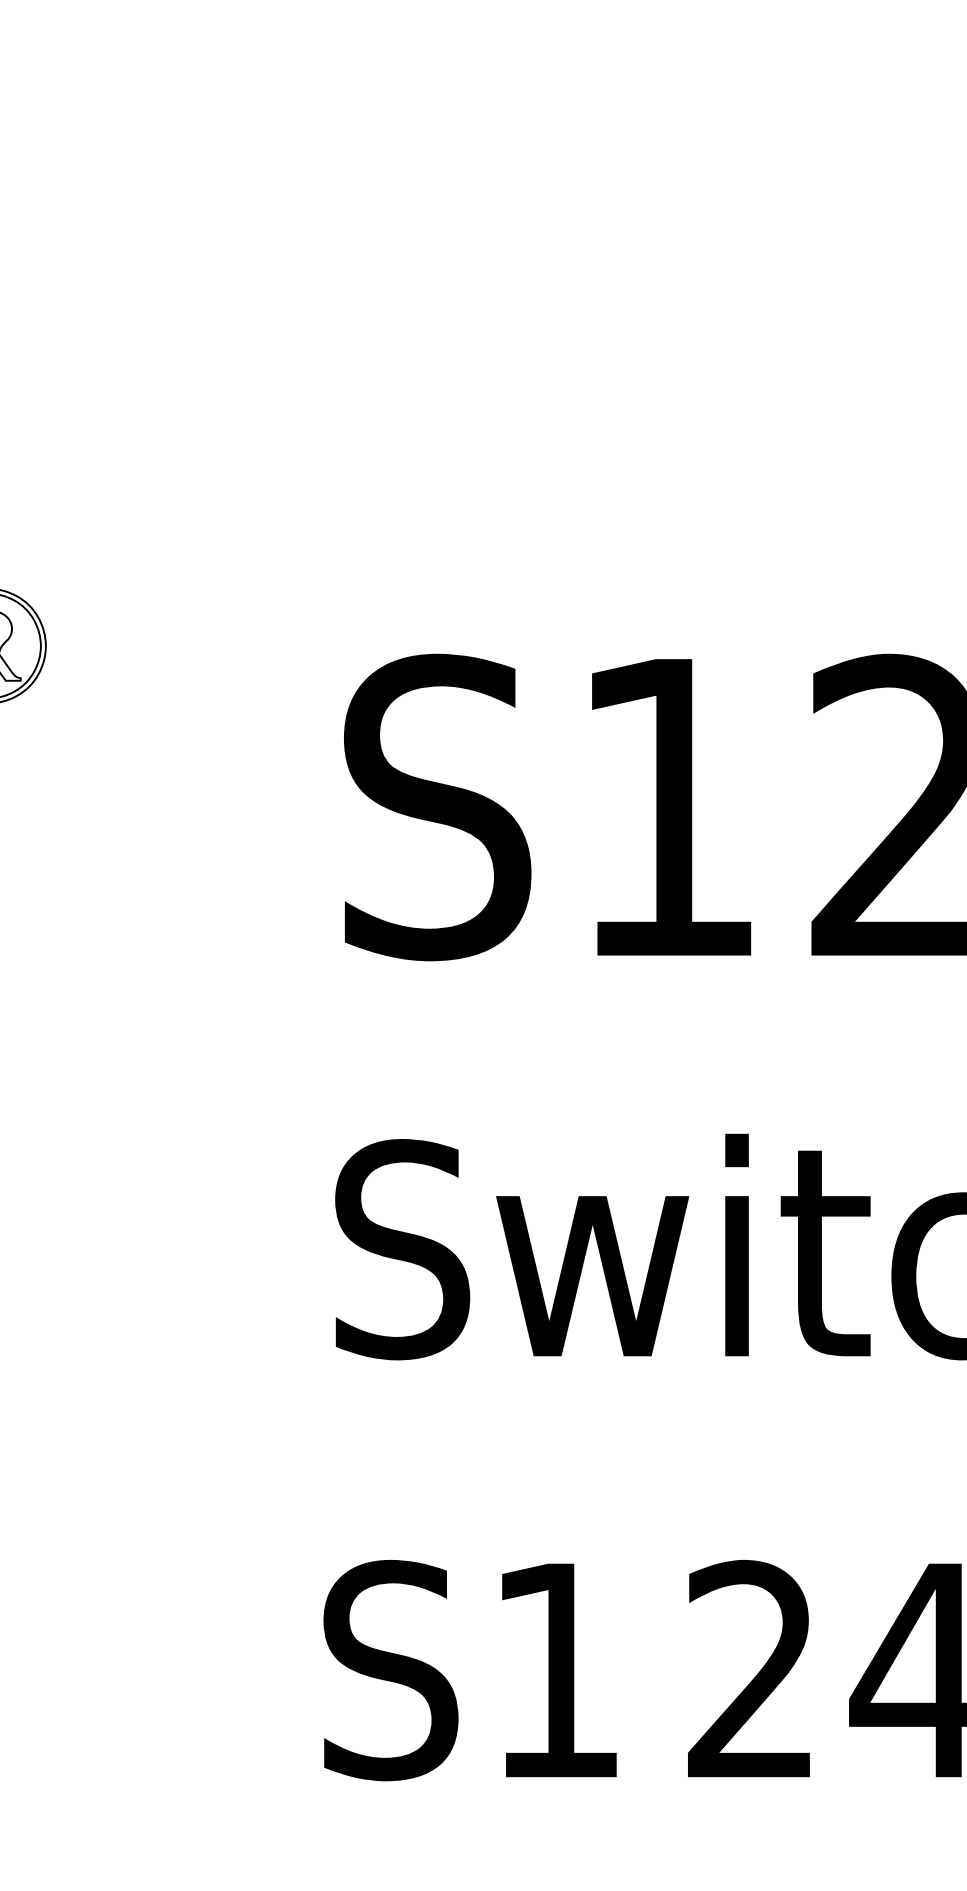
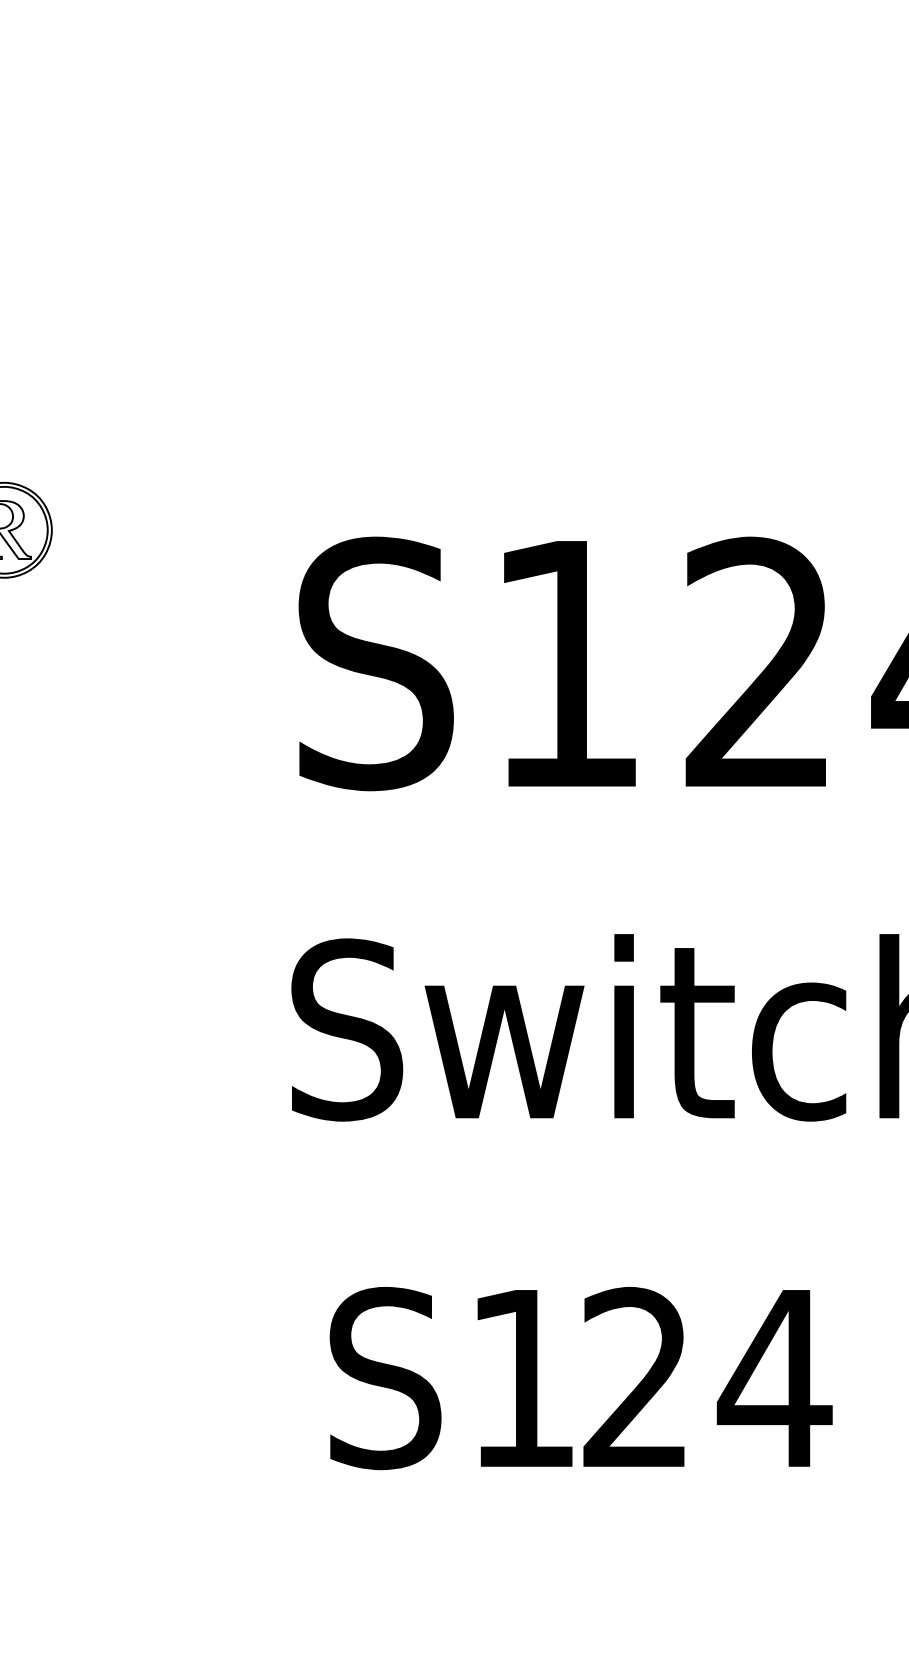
text: (469, 1670) -> (450, 1378), moved

